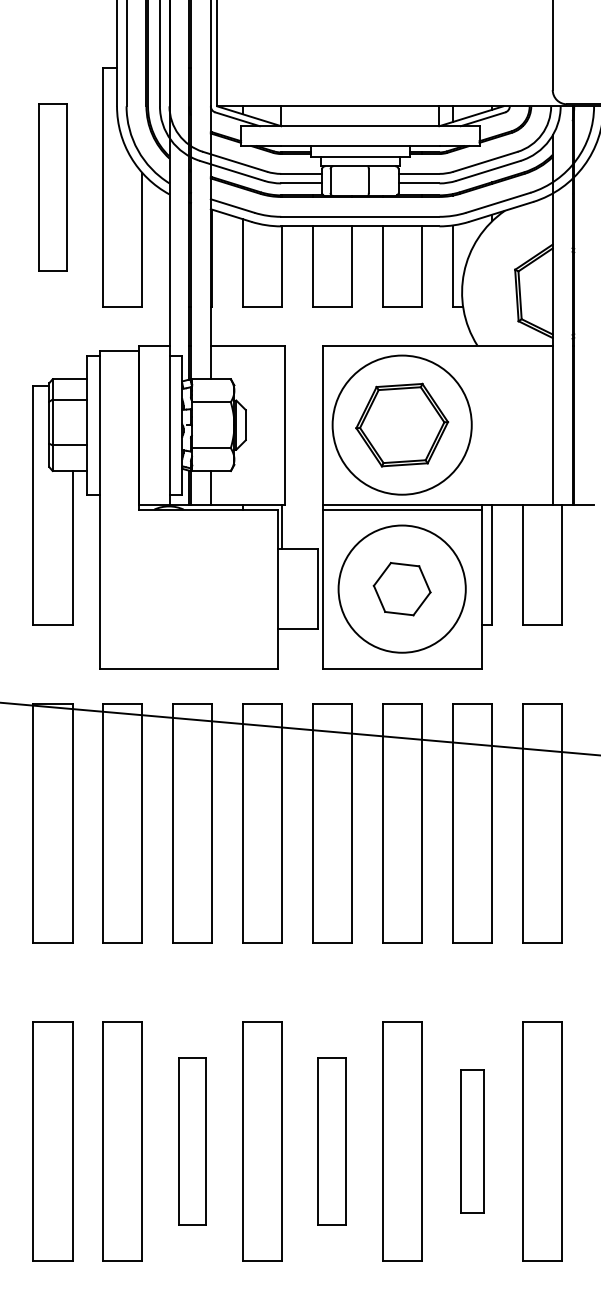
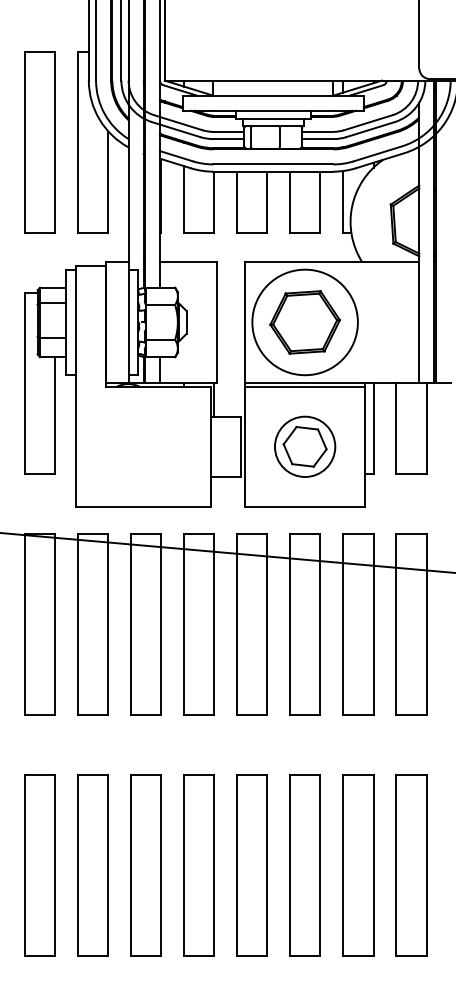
part: (51, 187) -> (39, 142), size x1.43
circle: (401, 588) -> (304, 446), size x0.62
part: (191, 1141) -> (145, 865), size x1.43
part: (331, 1141) -> (251, 865), size x1.43
part: (472, 1141) -> (358, 865), size x1.67

